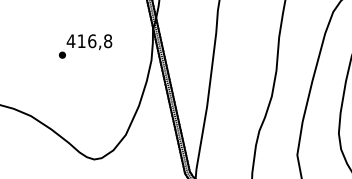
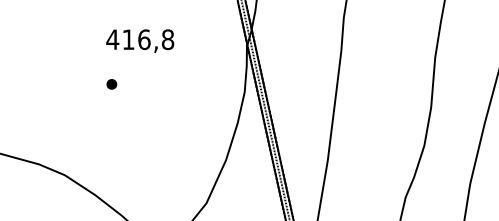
text: (89, 42) -> (140, 41), moved

